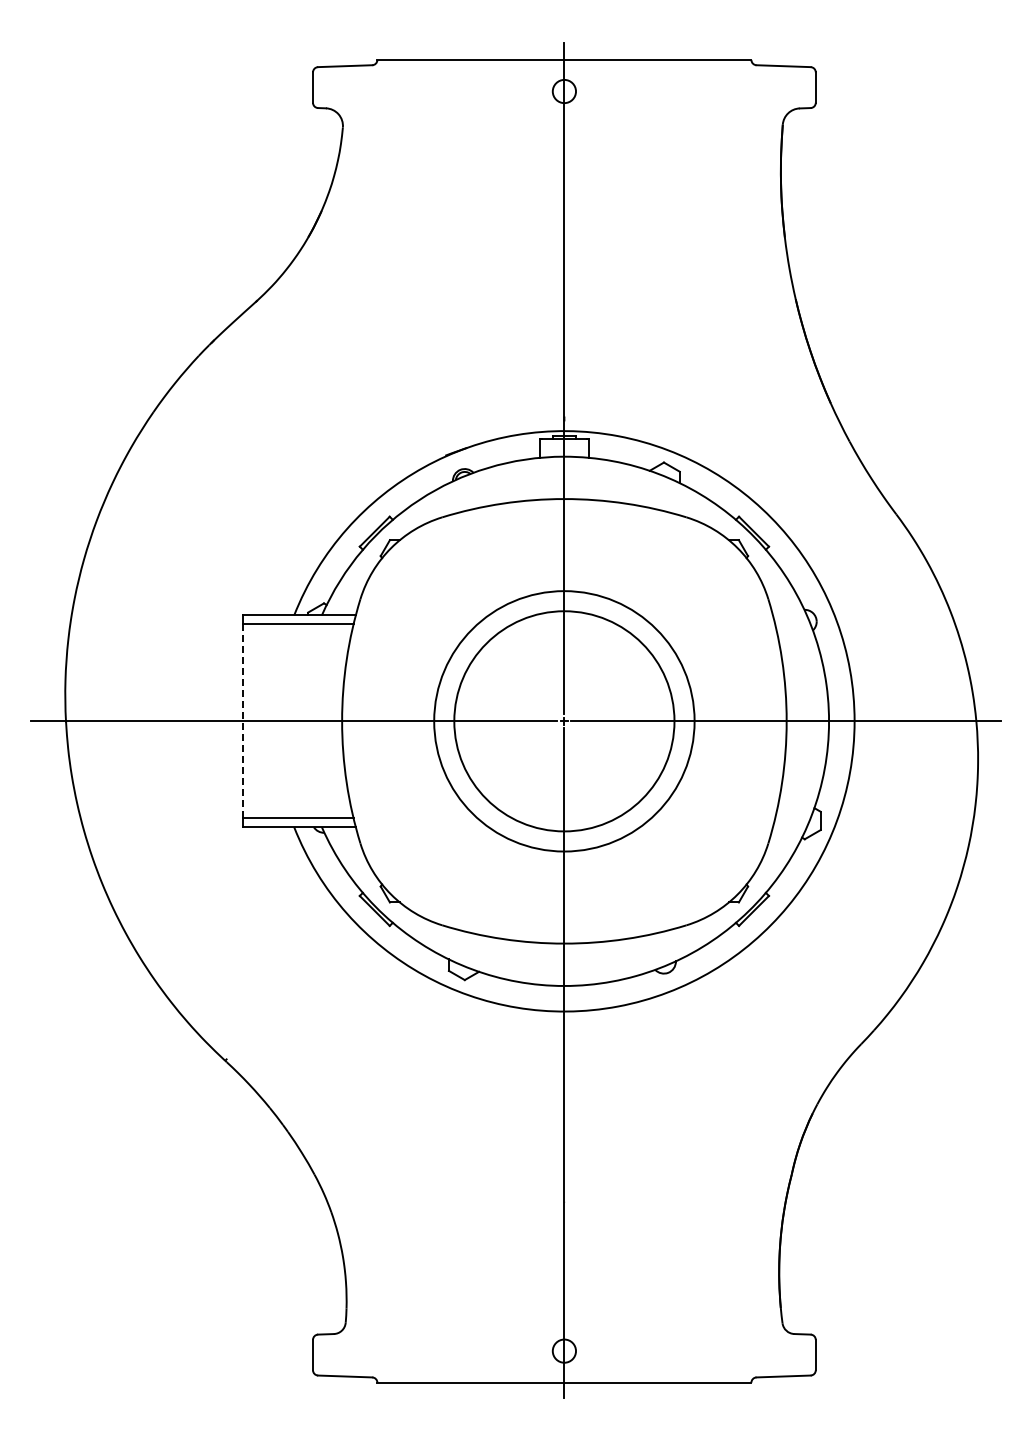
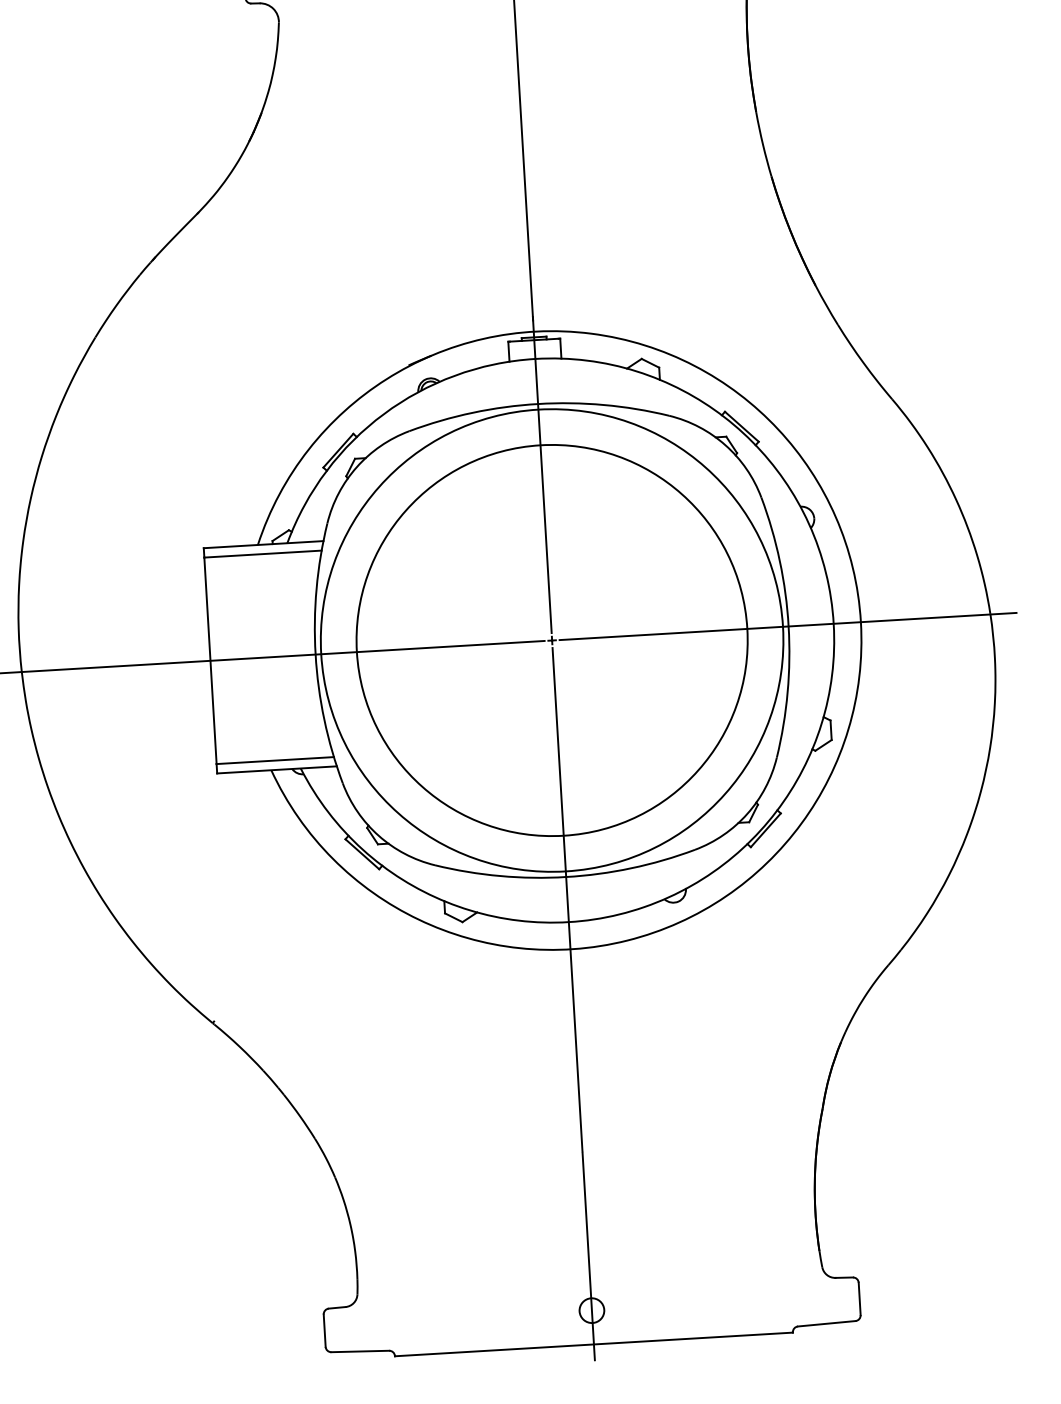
line: (243, 720) -> (210, 659), dashed -> solid
circle: (563, 720) -> (551, 639), size x1.67
circle: (564, 721) -> (552, 640), size x1.67

